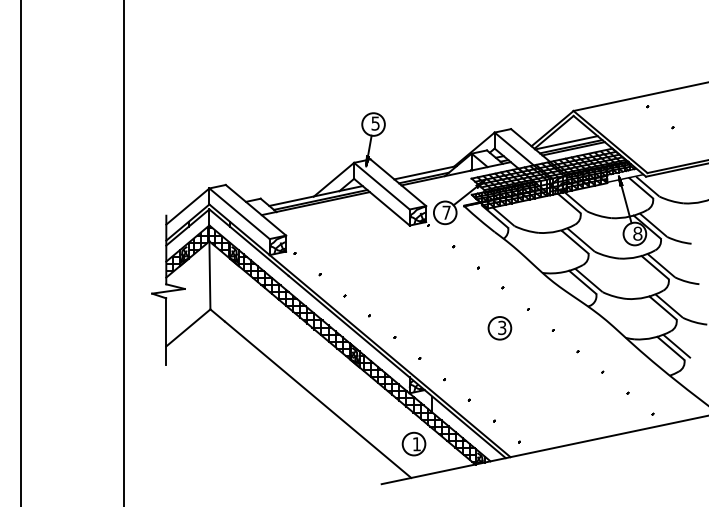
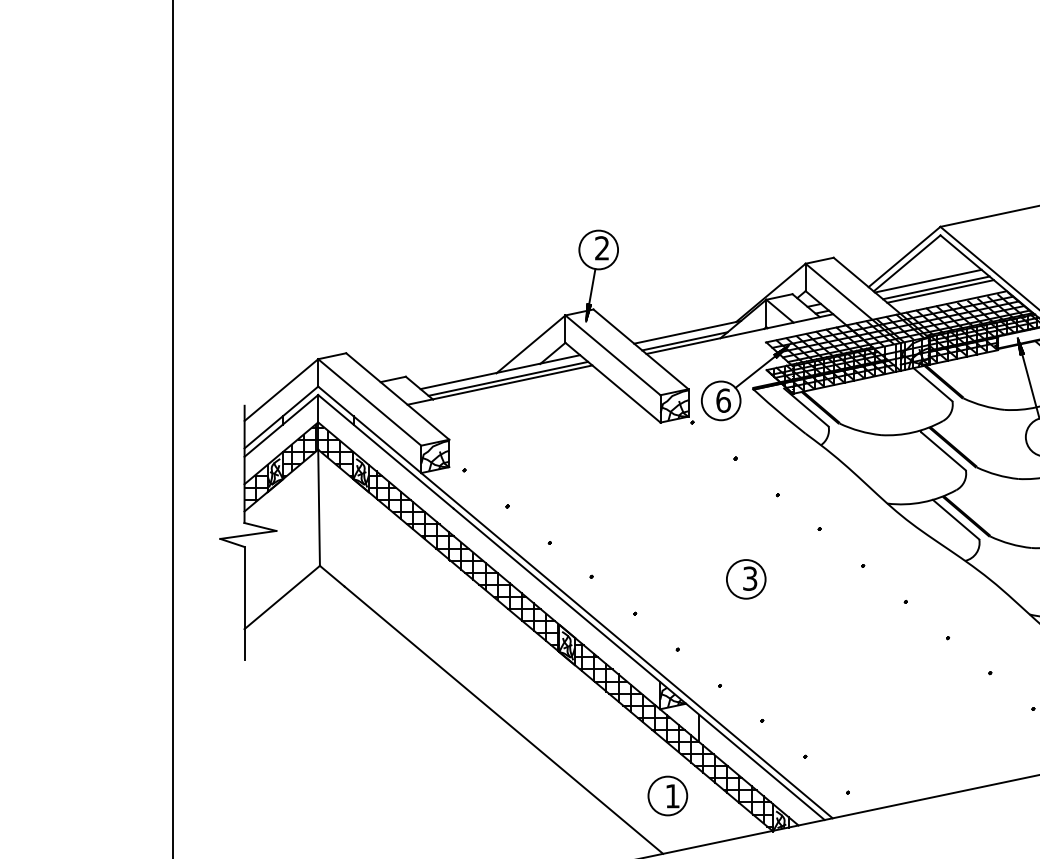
text: (375, 123) -> (601, 248), 5 -> 2
text: (446, 212) -> (723, 400), 7 -> 6
part: (499, 328) -> (745, 579), moved

